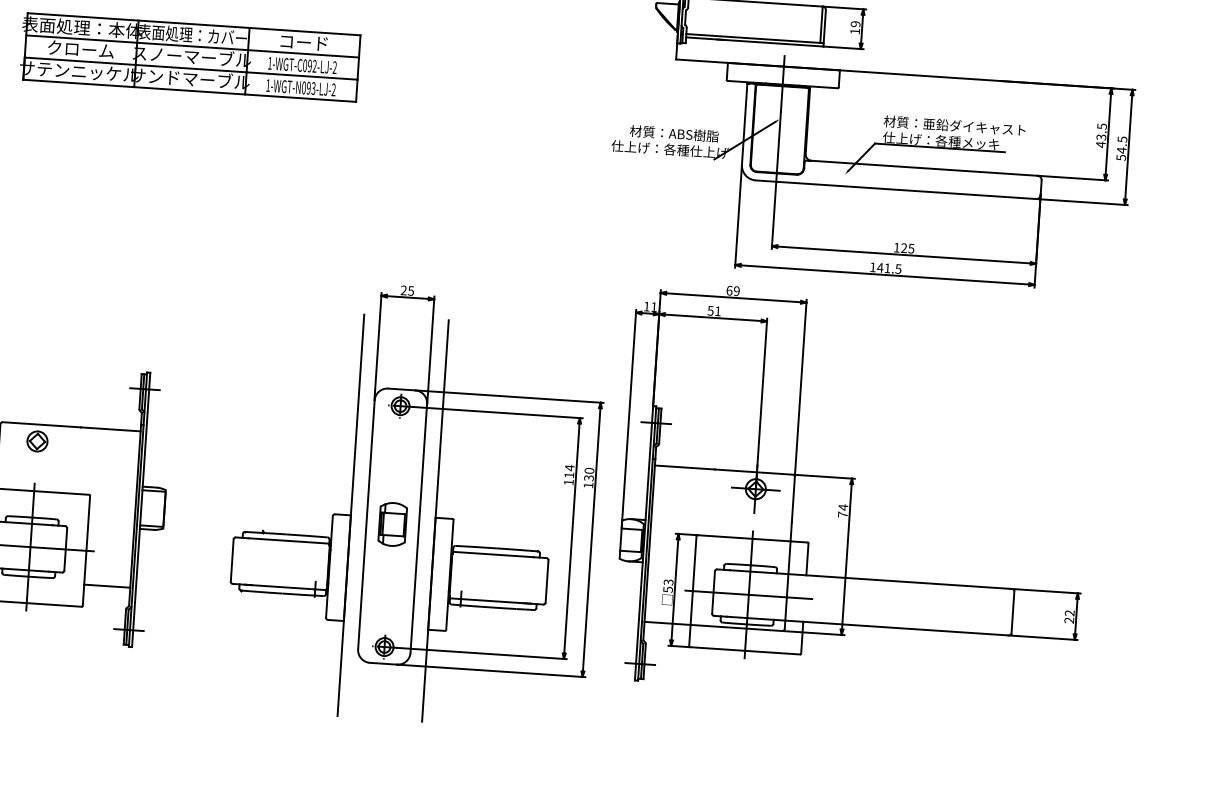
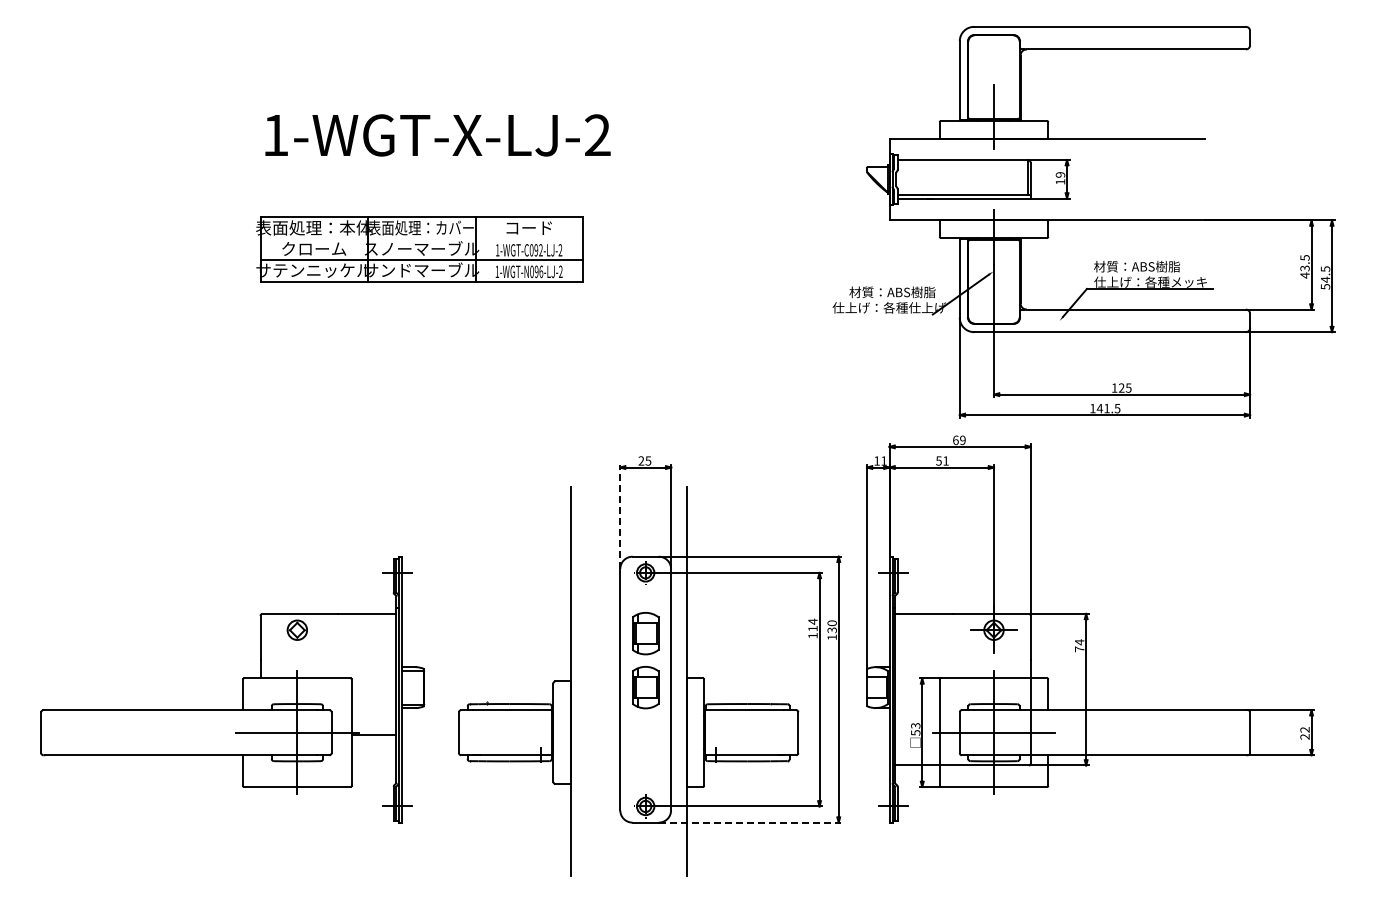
line: (192, 45) -> (421, 238), removed
text: (313, 88) -> (541, 271), 1-WGT-N093-LJ-2 -> 1-WGT-N096-LJ-2
text: (974, 126) -> (1181, 266), 材質：亜鉛ダイキャスト -> 材質：ABS樹脂
line: (378, 346) -> (620, 516), solid -> dashed
part: (396, 468) -> (645, 633), added
part: (291, 534) -> (514, 703), moved
line: (106, 586) -> (373, 735), moved
line: (491, 670) -> (750, 822), solid -> dashed

